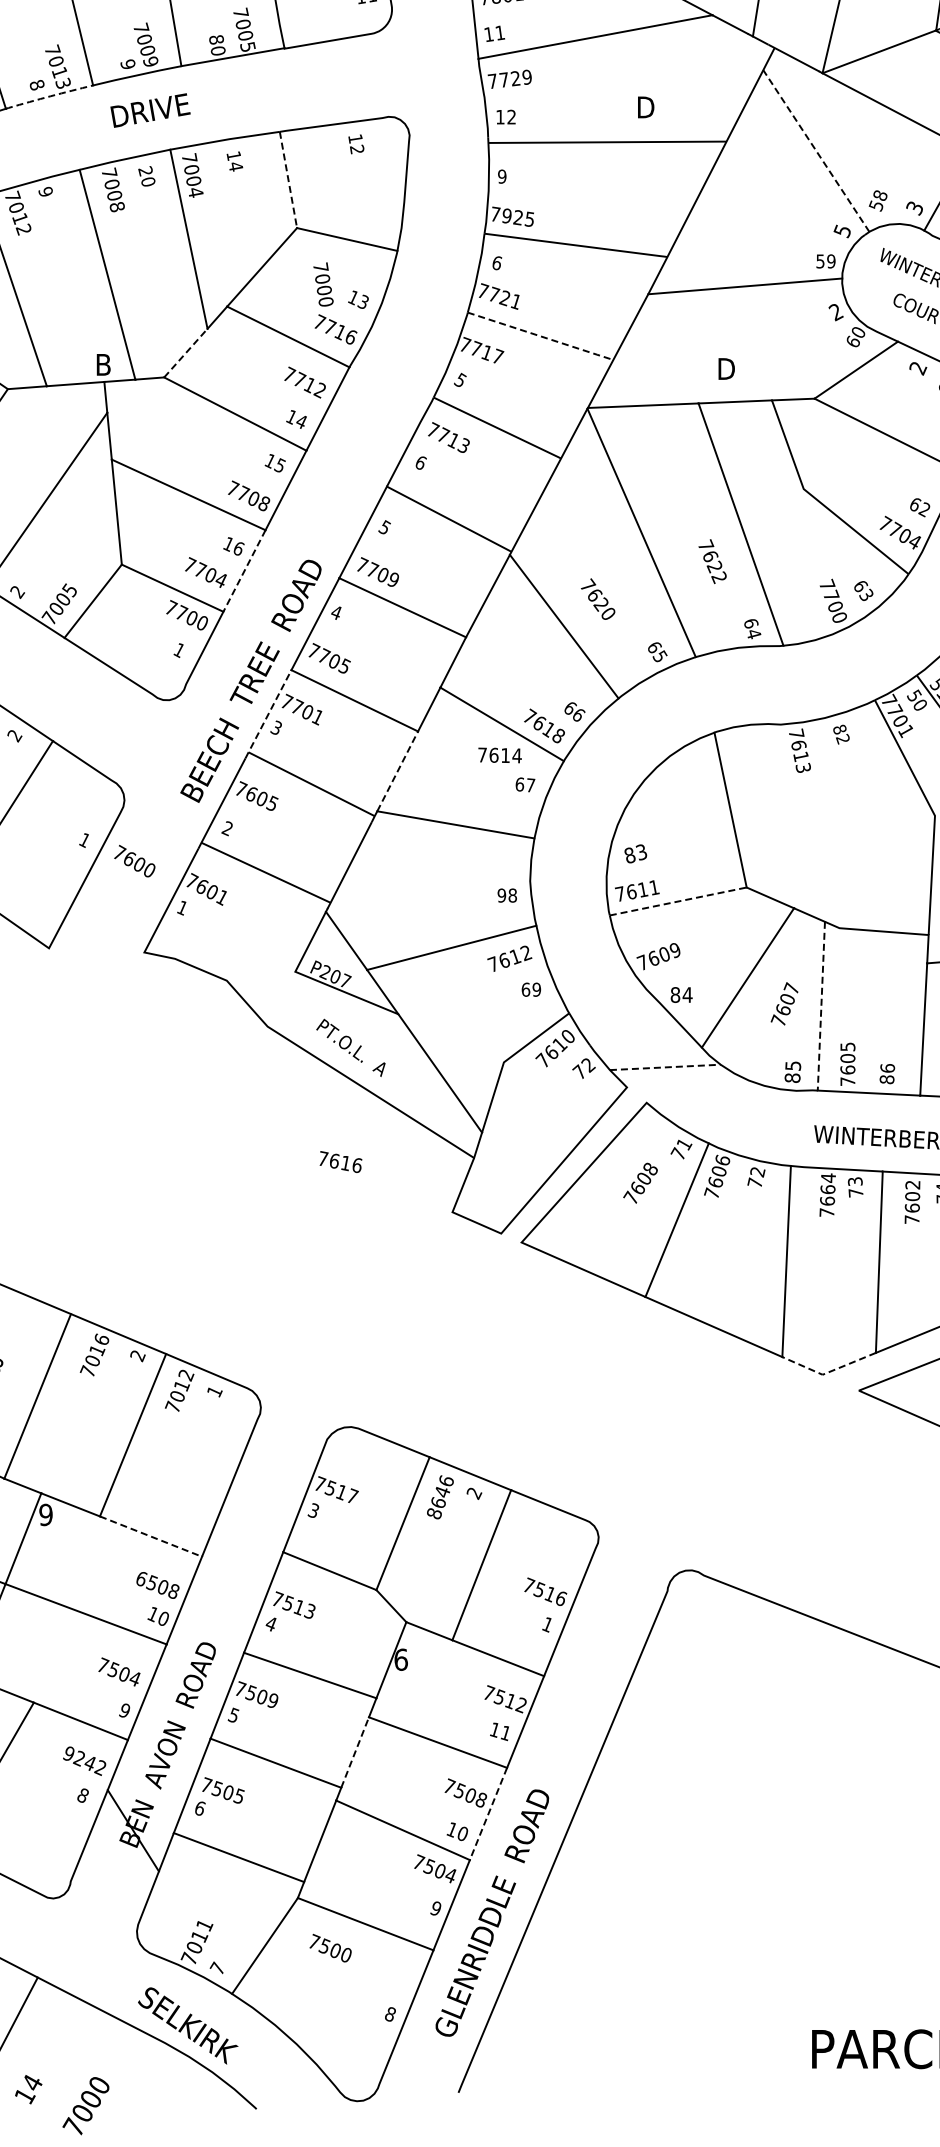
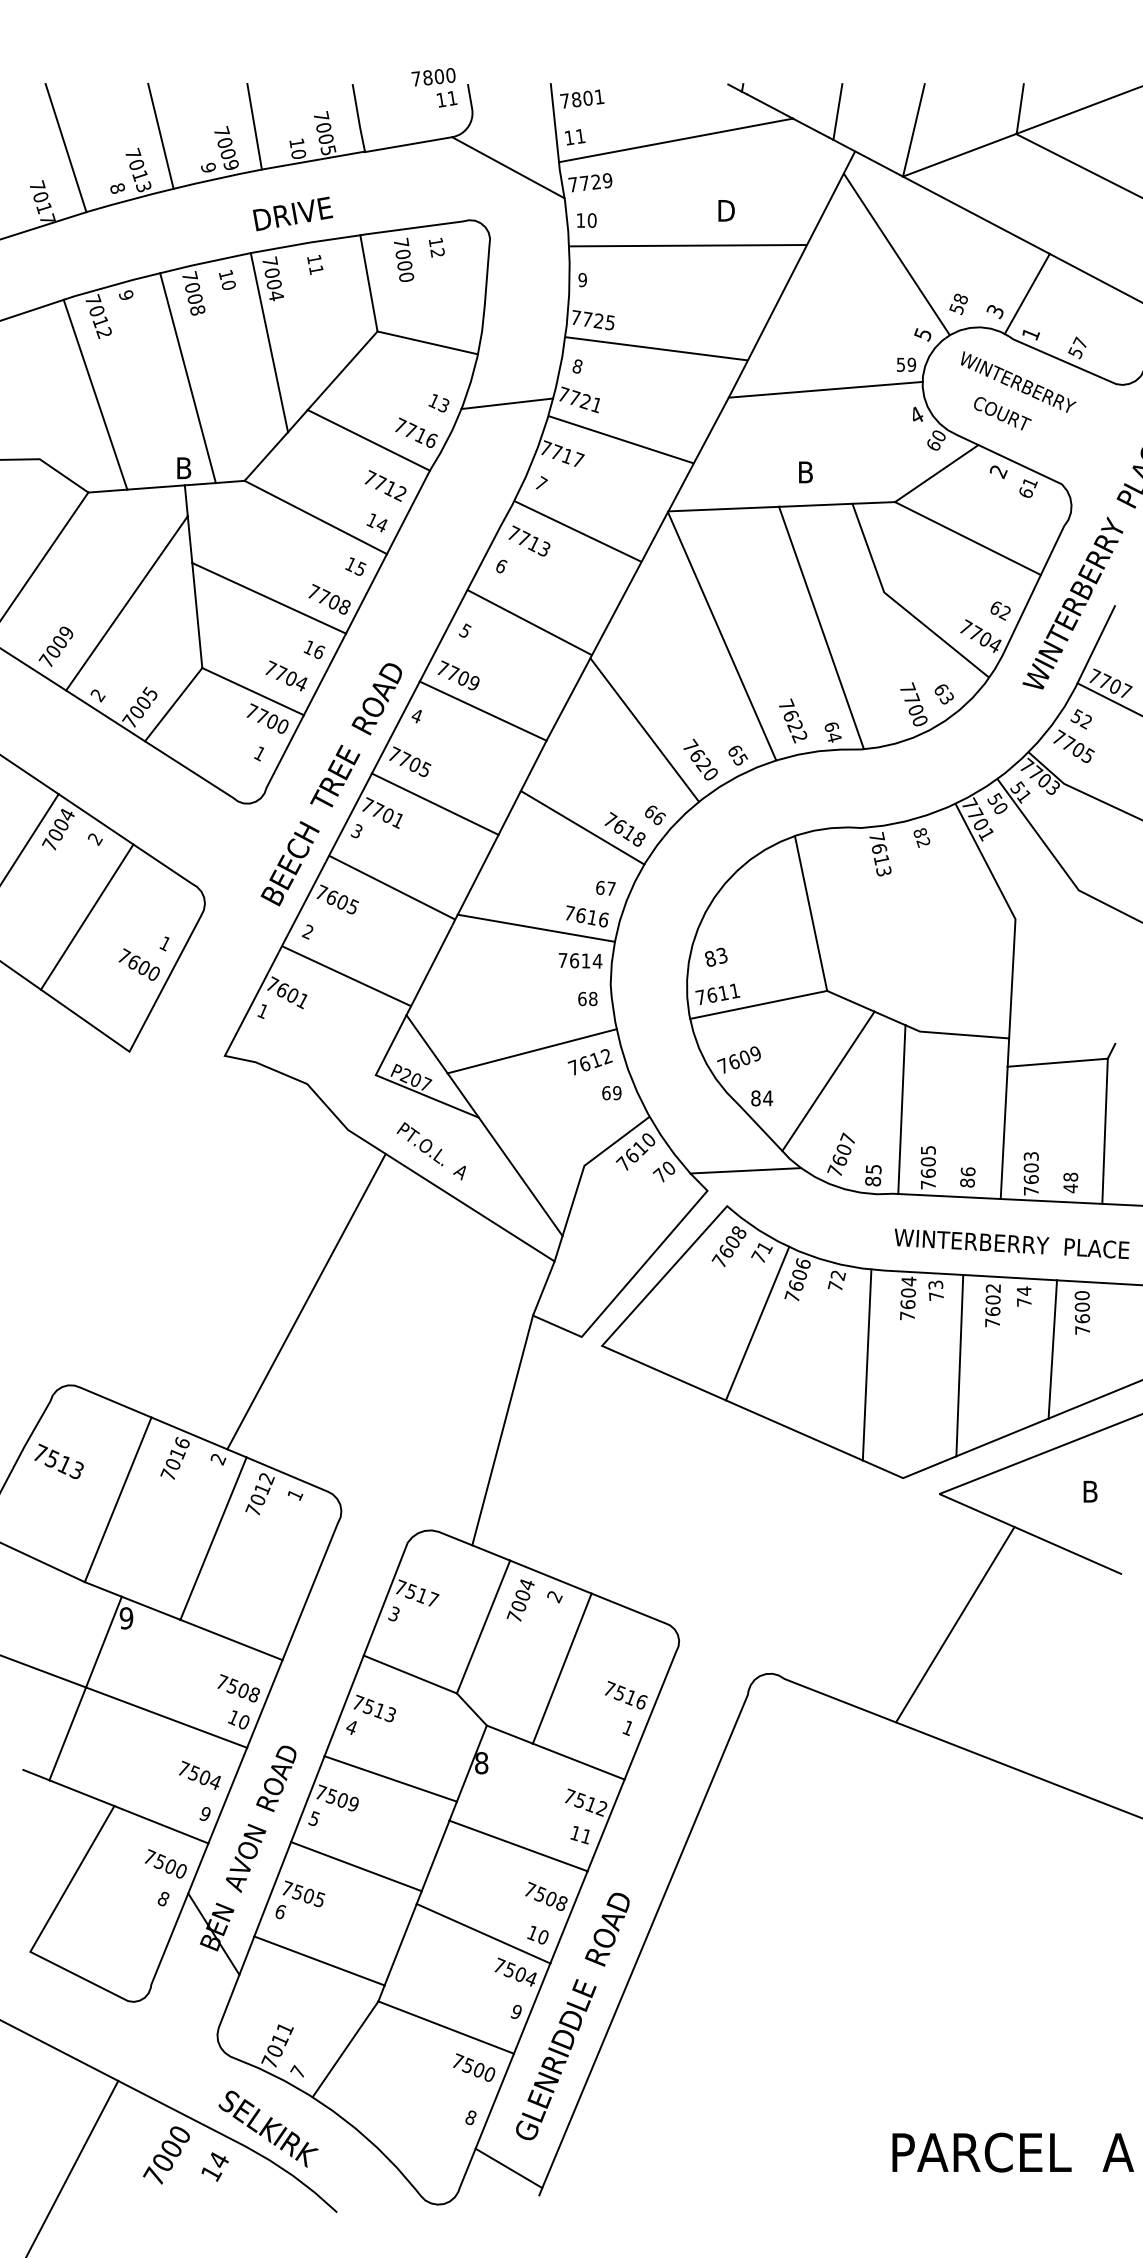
text: (216, 40) -> (296, 143), 80 -> 10
line: (428, 64) -> (508, 167), added
line: (50, 96) -> (130, 199), dashed -> solid
text: (151, 110) -> (293, 213), moved
text: (511, 117) -> (591, 220), 12 -> 10
line: (817, 152) -> (897, 255), dashed -> solid
text: (236, 166) -> (316, 269), 14 -> 11
text: (145, 171) -> (225, 274), 20 -> 10
line: (288, 180) -> (368, 283), dashed -> solid
text: (507, 215) -> (587, 318), 7925 -> 7725
text: (497, 262) -> (577, 365), 6 -> 8
text: (324, 284) -> (404, 259), moved
line: (427, 300) -> (507, 403), added
text: (836, 312) -> (916, 415), 2 -> 4
line: (541, 336) -> (621, 439), dashed -> solid
line: (186, 353) -> (266, 456), dashed -> solid
text: (728, 369) -> (808, 472), D -> B
text: (460, 380) -> (540, 483), 5 -> 7
text: (713, 561) -> (793, 720), moved
line: (244, 571) -> (324, 674), dashed -> solid
text: (598, 599) -> (700, 759), moved
line: (268, 714) -> (348, 817), dashed -> solid
text: (500, 755) -> (580, 960), moved
line: (398, 771) -> (478, 874), dashed -> solid
text: (134, 861) -> (138, 964), moved
text: (502, 895) -> (582, 998), 98 -> 68
line: (678, 901) -> (758, 1004), dashed -> solid
text: (784, 1003) -> (840, 1153), moved
line: (821, 1007) -> (901, 1110), dashed -> solid
text: (588, 1066) -> (668, 1169), 72 -> 70
line: (666, 1067) -> (746, 1170), dashed -> solid
text: (341, 1162) -> (587, 916), moved
text: (640, 1183) -> (728, 1246), moved
text: (828, 1189) -> (908, 1292), 7664 -> 7604
line: (226, 1198) -> (306, 1301), added
line: (422, 1327) -> (502, 1430), added
line: (828, 1372) -> (908, 1475), dashed -> solid
text: (440, 1497) -> (520, 1600), 8646 -> 7004
line: (875, 1521) -> (955, 1624), added
line: (151, 1536) -> (231, 1639), dashed -> solid
text: (142, 1578) -> (222, 1681), 6508 -> 7508
text: (401, 1660) -> (481, 1763), 6 -> 8
line: (355, 1752) -> (435, 1855), dashed -> solid
text: (84, 1761) -> (164, 1864), 9242 -> 7500
line: (488, 1814) -> (568, 1917), dashed -> solid
text: (331, 1948) -> (474, 2067), moved
line: (428, 2065) -> (508, 2168), added
text: (28, 2089) -> (214, 2166), moved
text: (86, 2106) -> (166, 2155), moved

